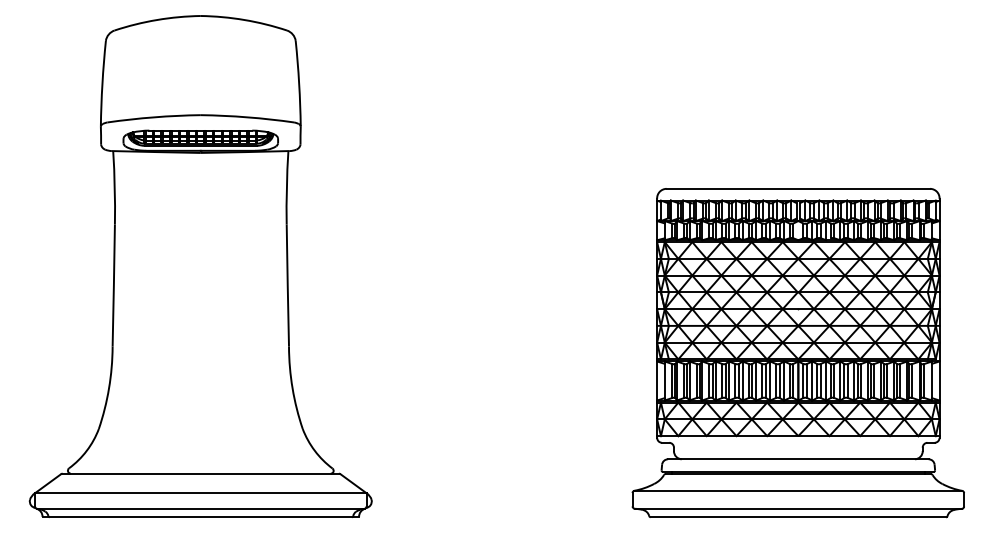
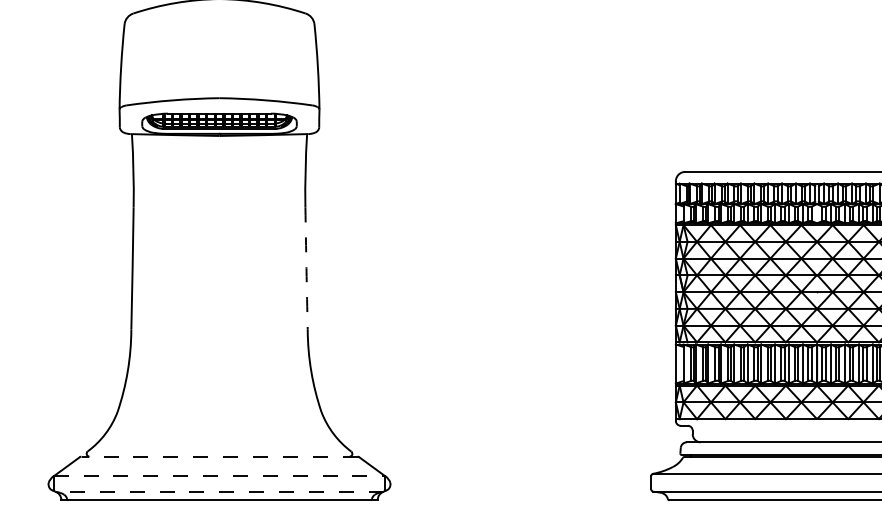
arc: (287, 285) -> (306, 268), solid -> dashed
line: (200, 473) -> (219, 456), solid -> dashed
line: (200, 493) -> (219, 476), solid -> dashed
line: (200, 508) -> (219, 491), solid -> dashed

